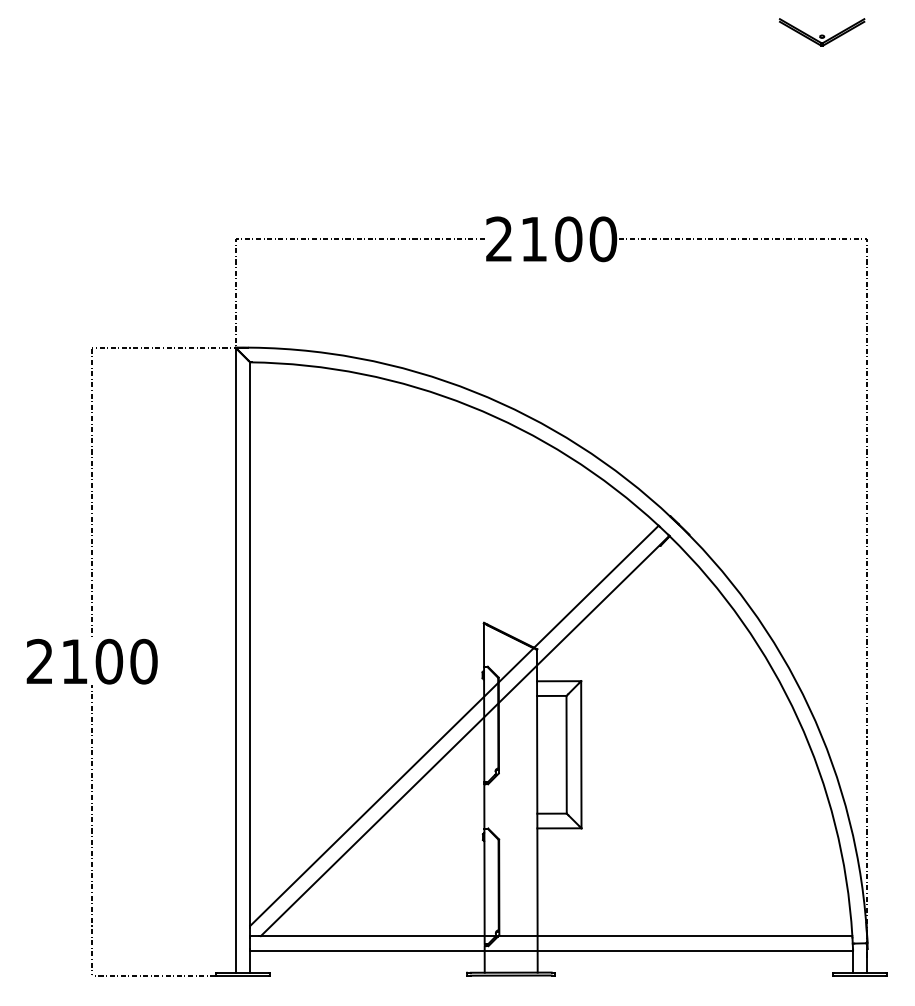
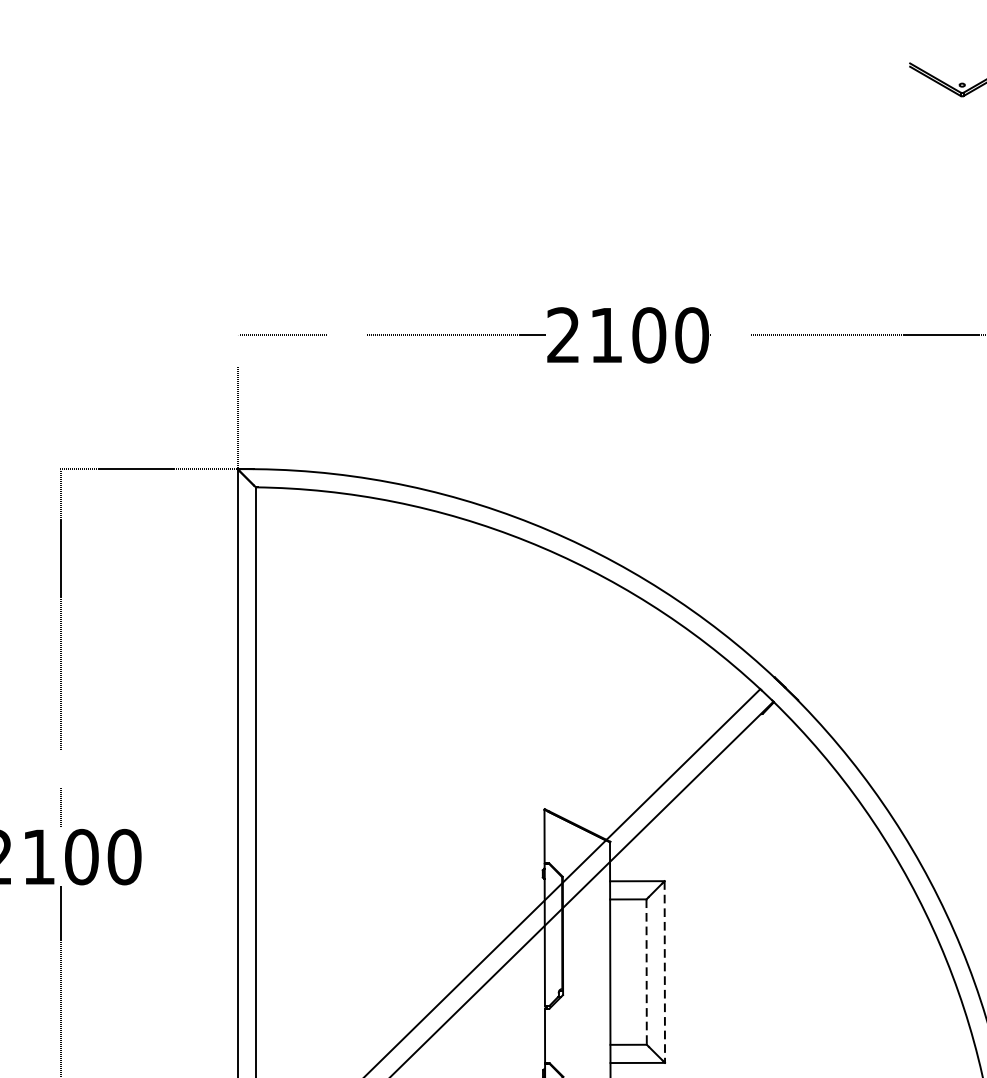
line: (566, 754) -> (646, 971), solid -> dashed
line: (581, 754) -> (665, 971), solid -> dashed

